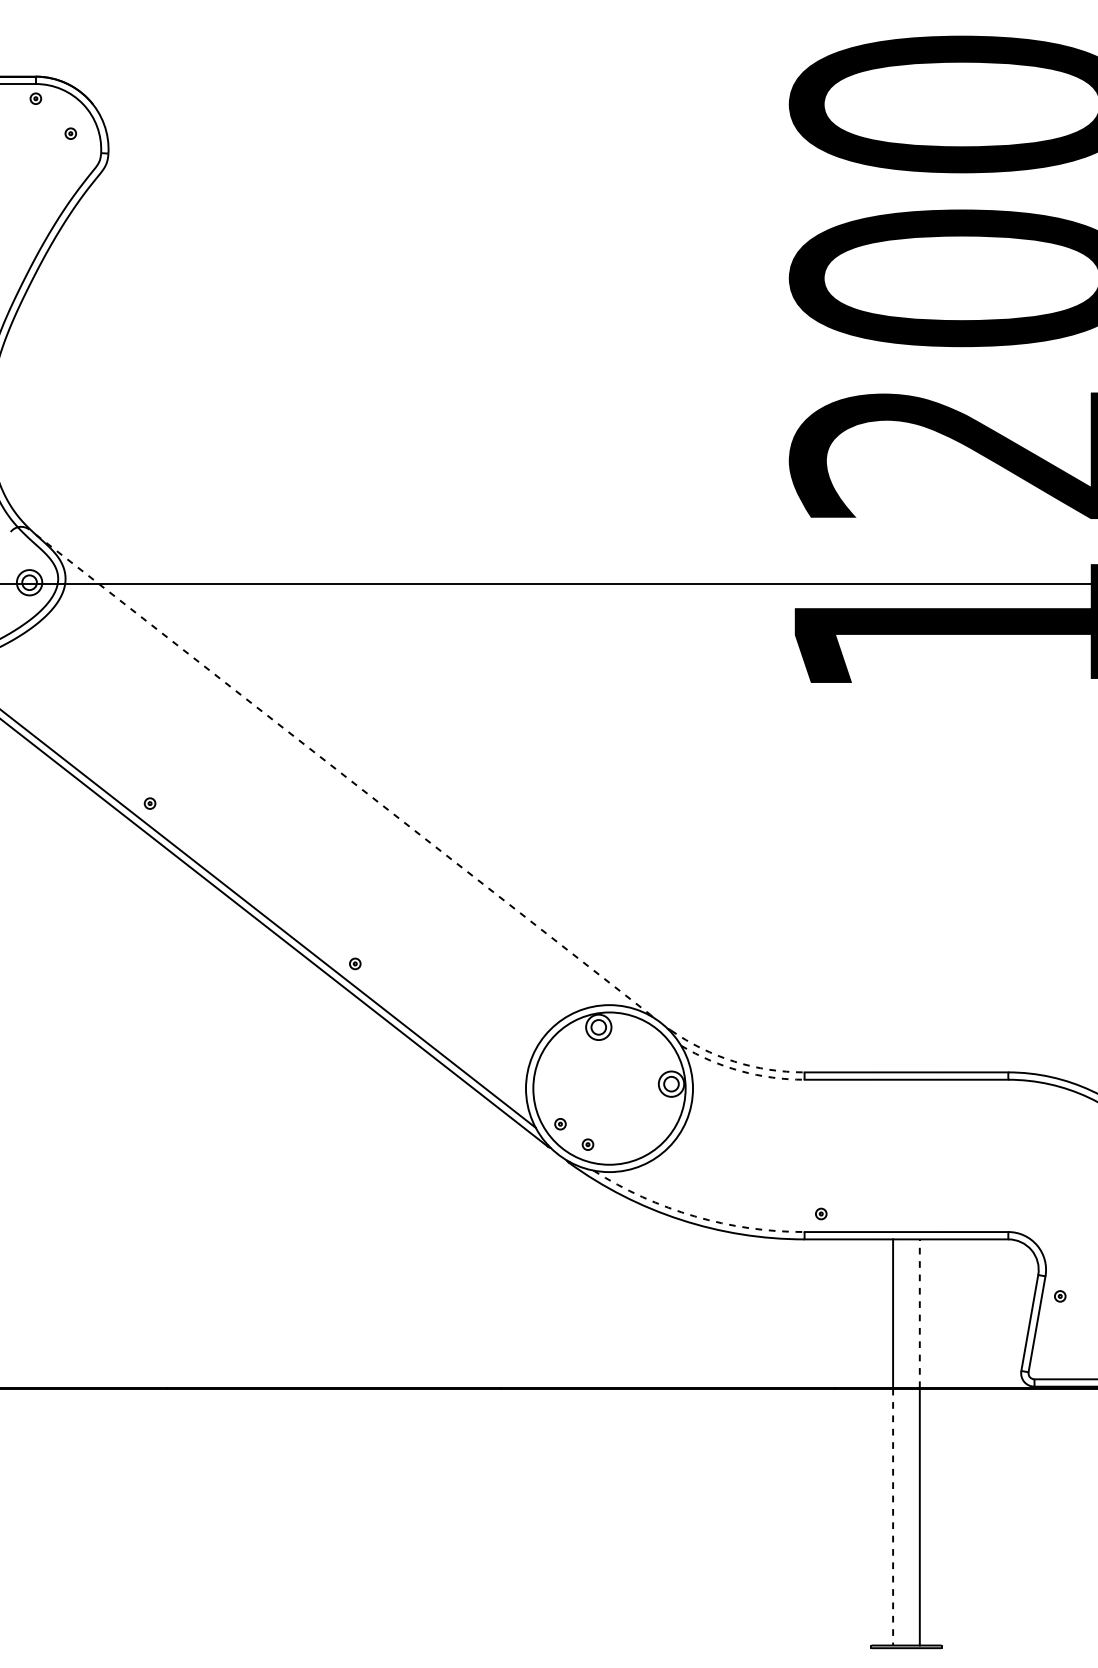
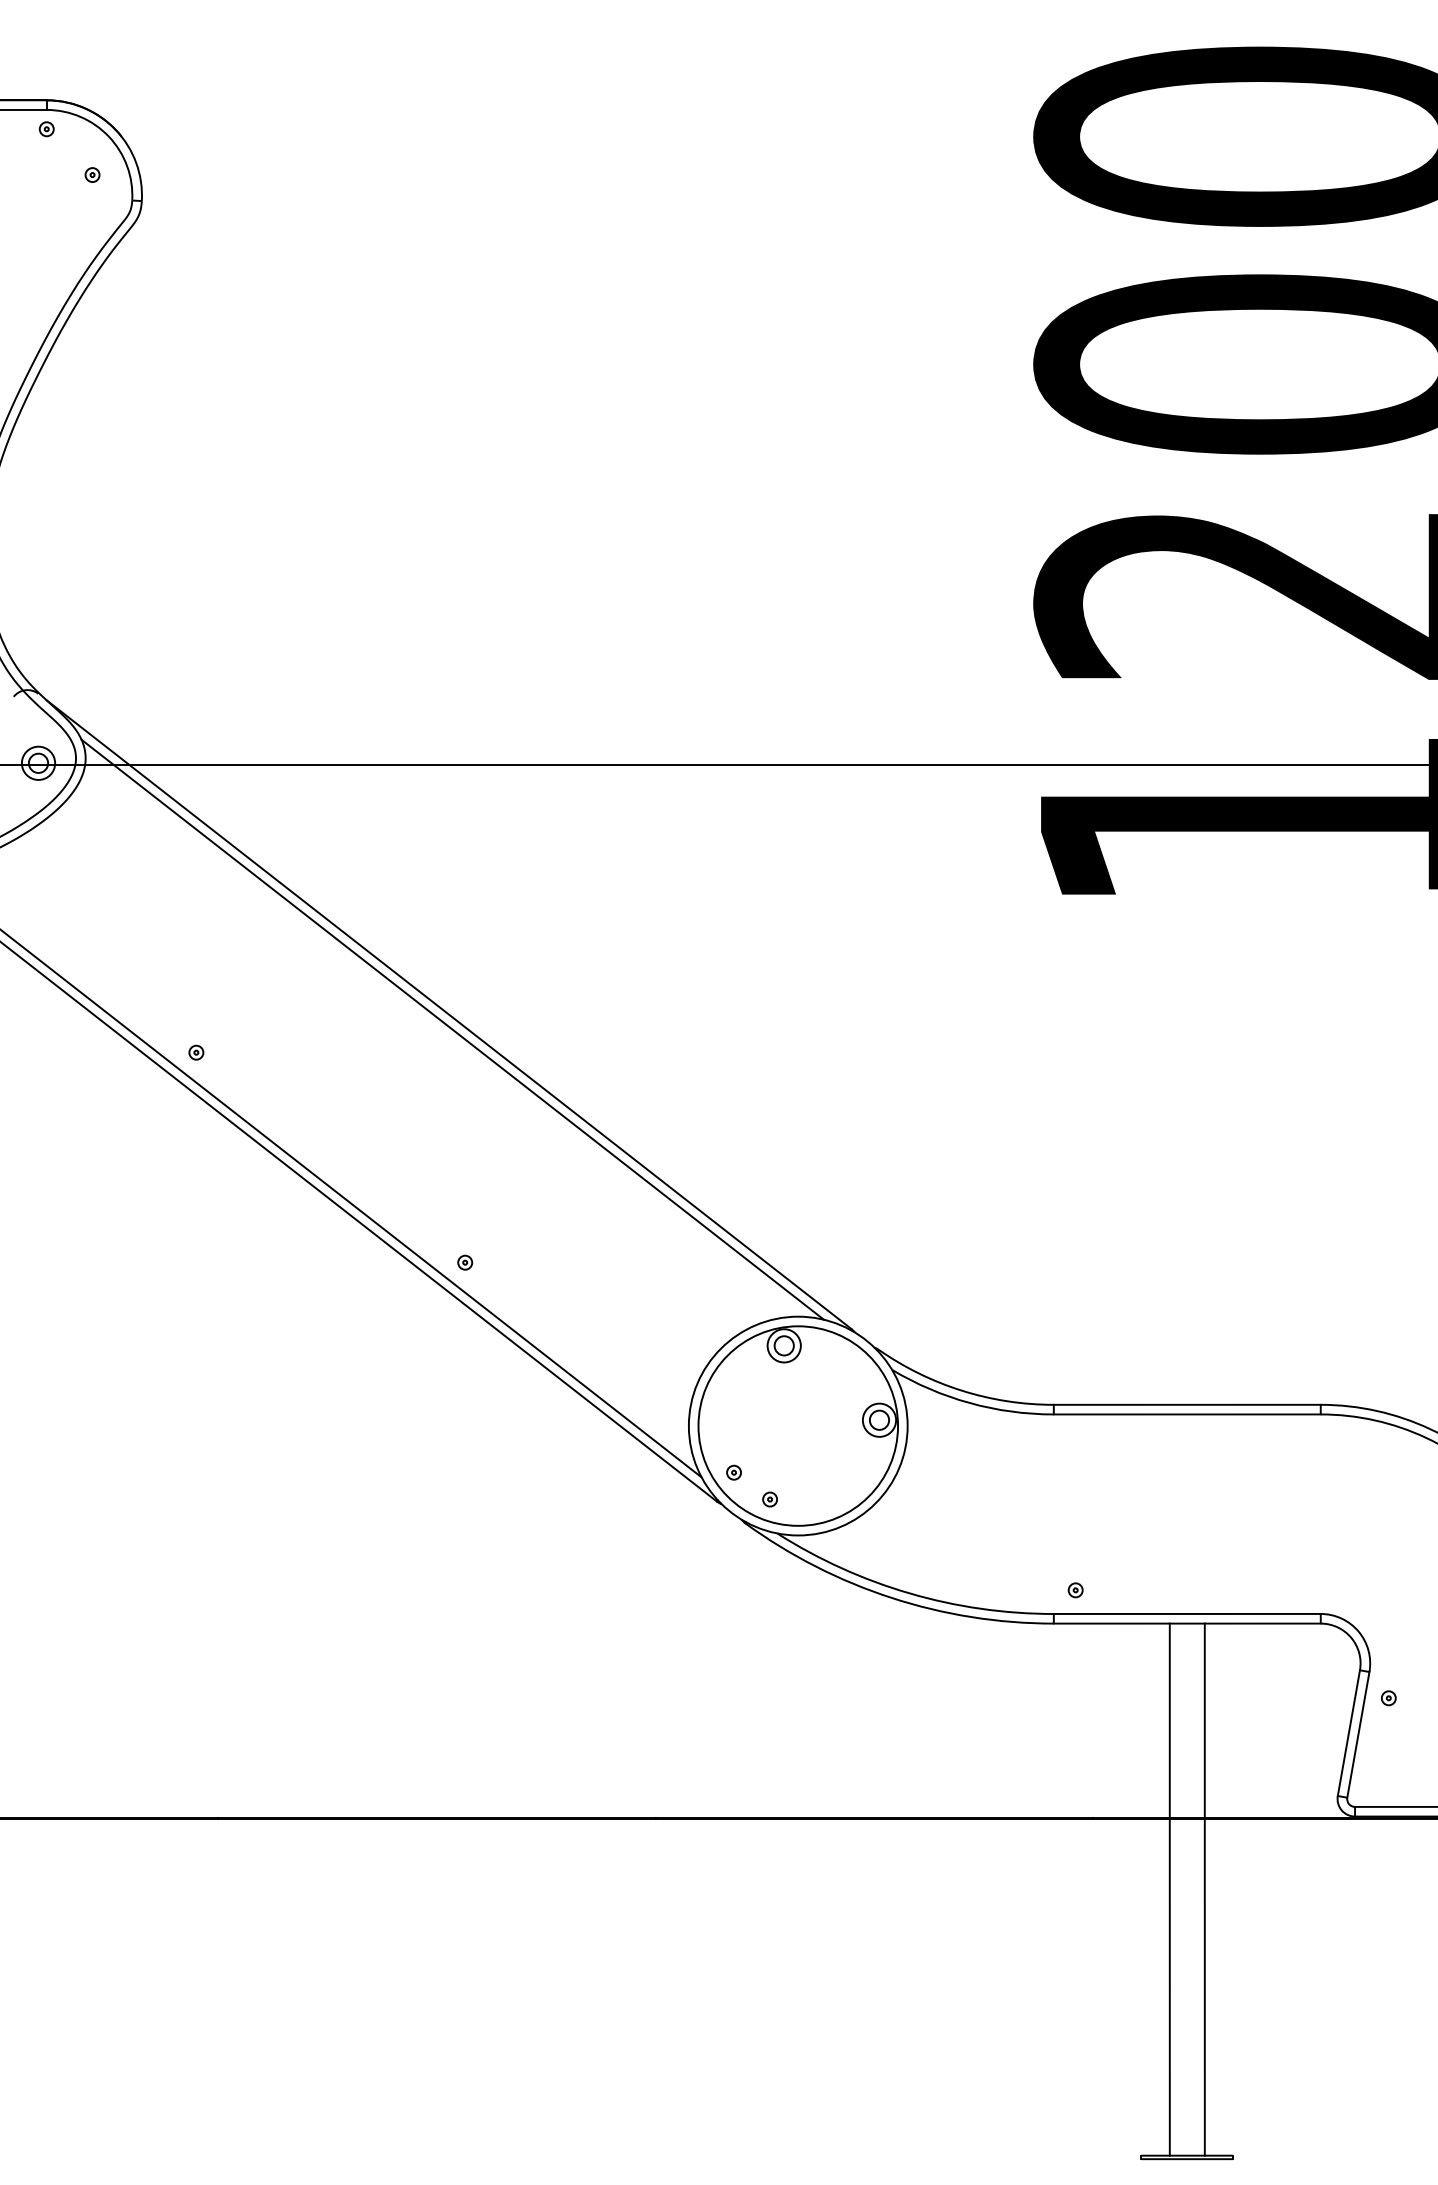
line: (343, 774) -> (449, 1014), dashed -> solid
line: (345, 785) -> (452, 1029), added
arc: (734, 1061) -> (962, 1390), dashed -> solid
arc: (740, 1071) -> (969, 1403), dashed -> solid
arc: (694, 1216) -> (909, 1593), dashed -> solid
line: (919, 1313) -> (1204, 1720), dashed -> solid
line: (892, 1517) -> (1169, 1987), dashed -> solid

